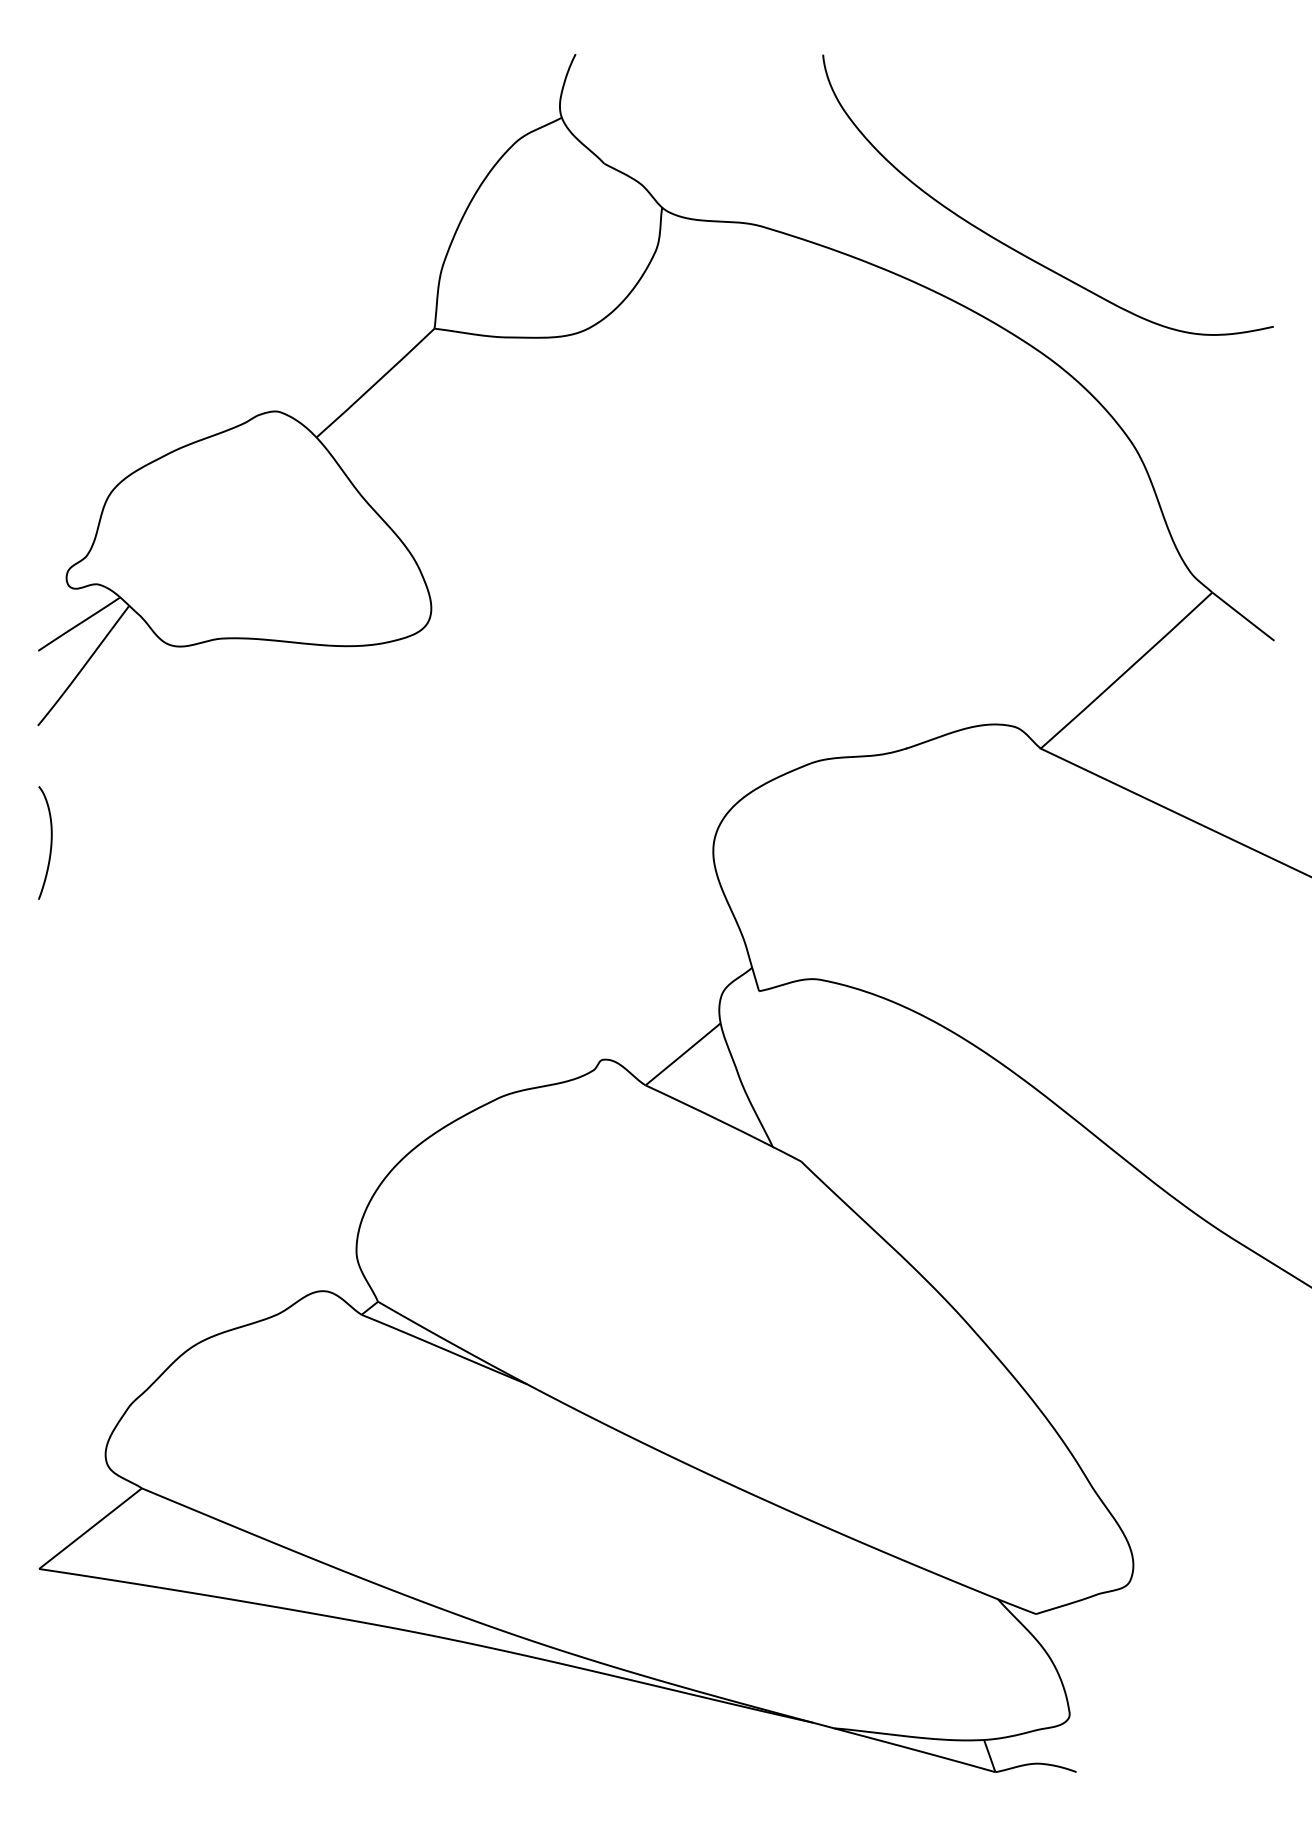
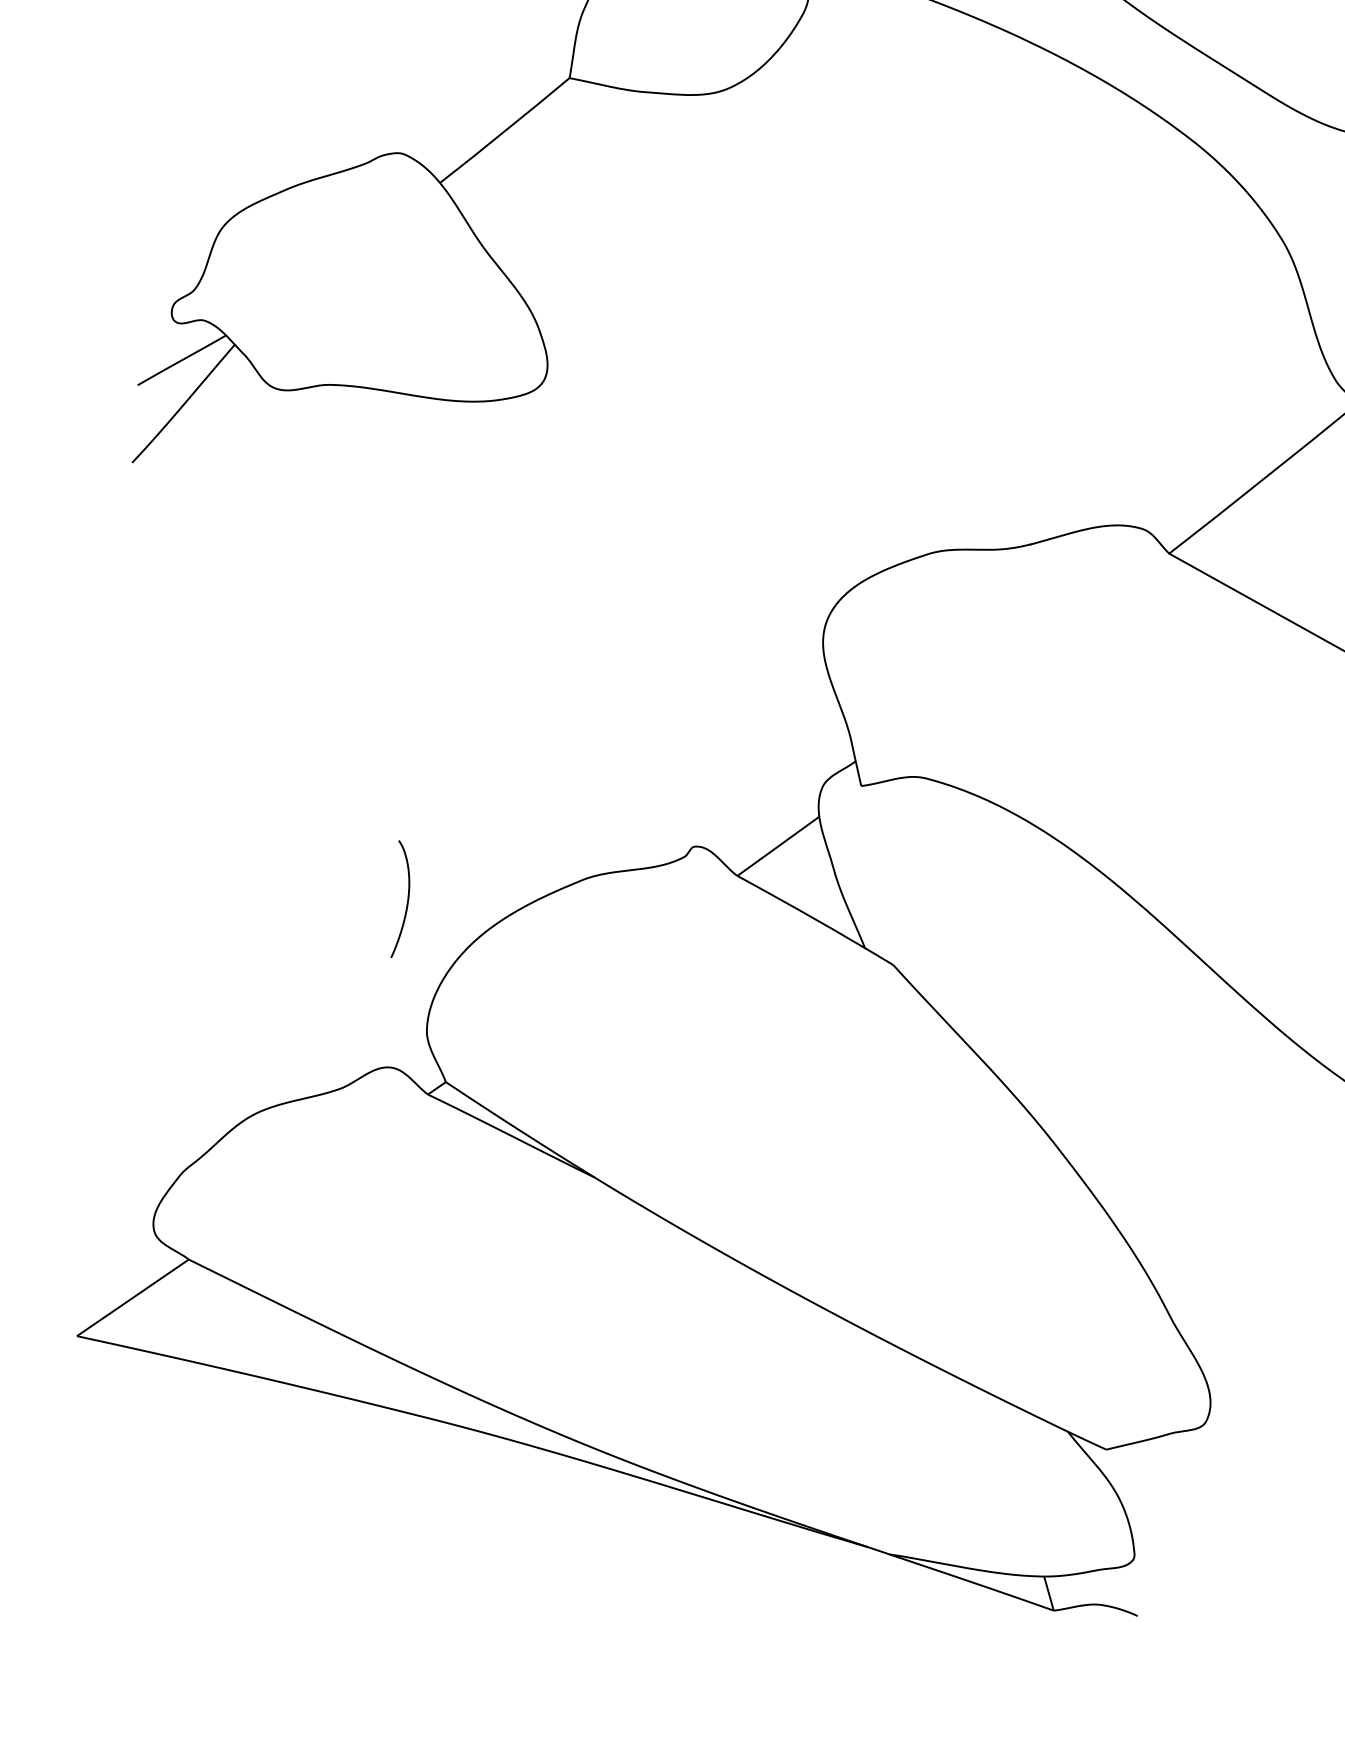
curve: (50, 842) -> (407, 899), moved

